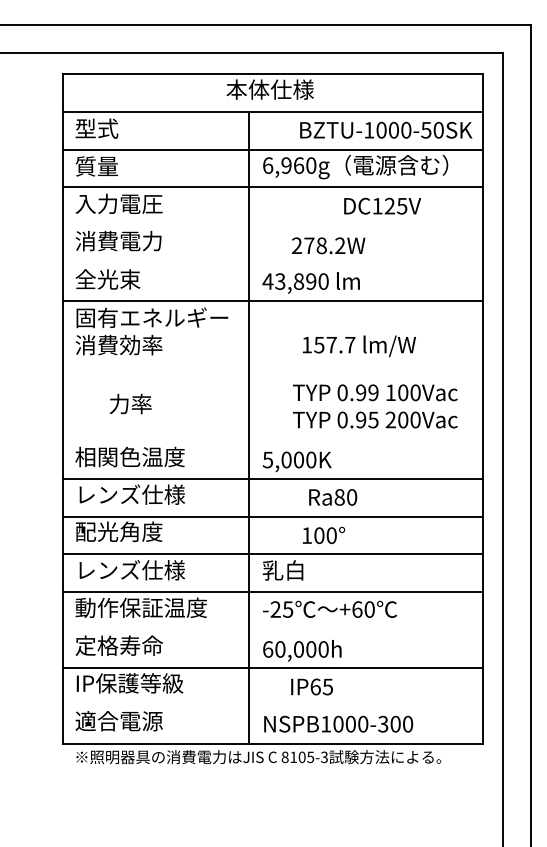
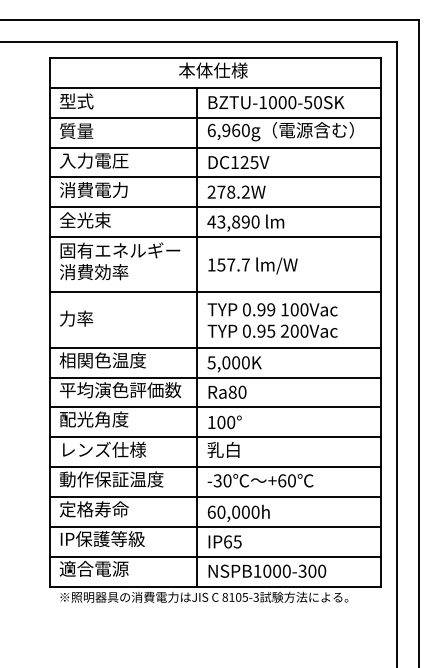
text: (386, 129) -> (276, 102), moved
text: (382, 205) -> (238, 161), moved
line: (272, 225) -> (215, 177), added
text: (328, 245) -> (236, 191), moved
line: (272, 262) -> (215, 206), added
text: (359, 346) -> (253, 266), moved
line: (272, 370) -> (215, 292), added
text: (130, 403) -> (76, 318), moved
text: (375, 406) -> (272, 320), moved
line: (272, 440) -> (215, 347), added
text: (152, 494) -> (120, 390), レンズ仕様 -> 平均演色評価数
text: (333, 497) -> (227, 392), moved
text: (324, 534) -> (225, 421), moved
text: (281, 609) -> (222, 480), -25 -> -30
line: (272, 630) -> (215, 497), added
text: (311, 686) -> (224, 541), moved
line: (272, 705) -> (215, 556), added

